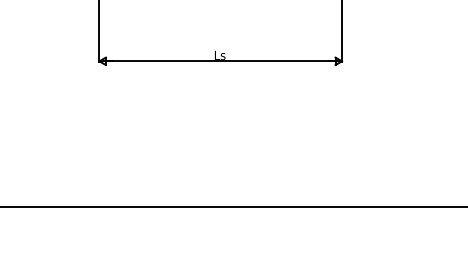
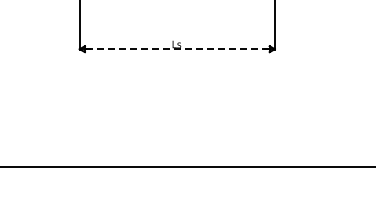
line: (220, 61) -> (177, 49), solid -> dashed

